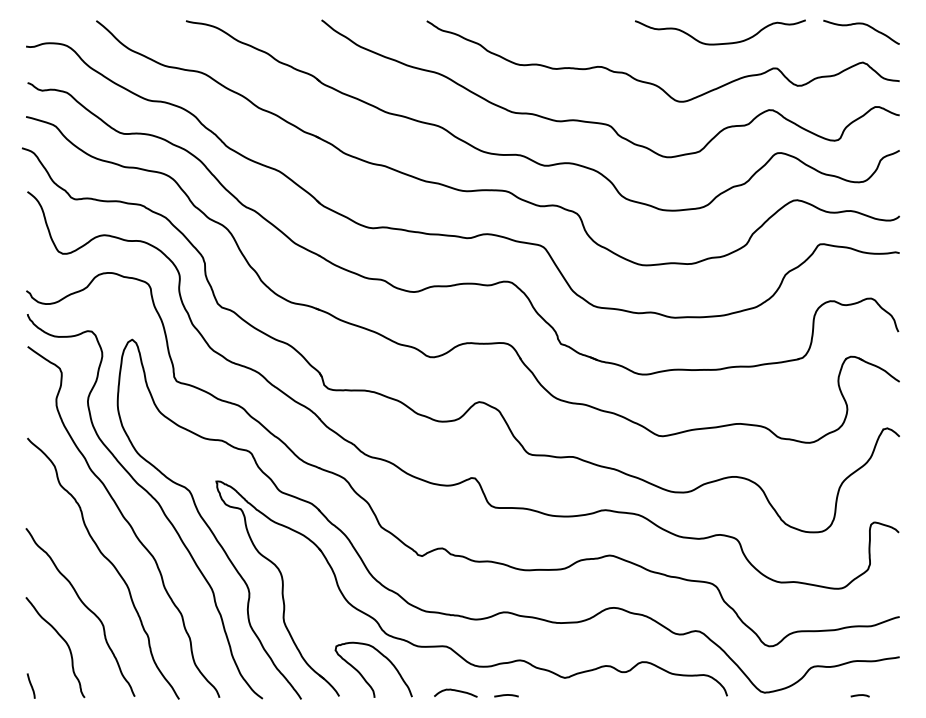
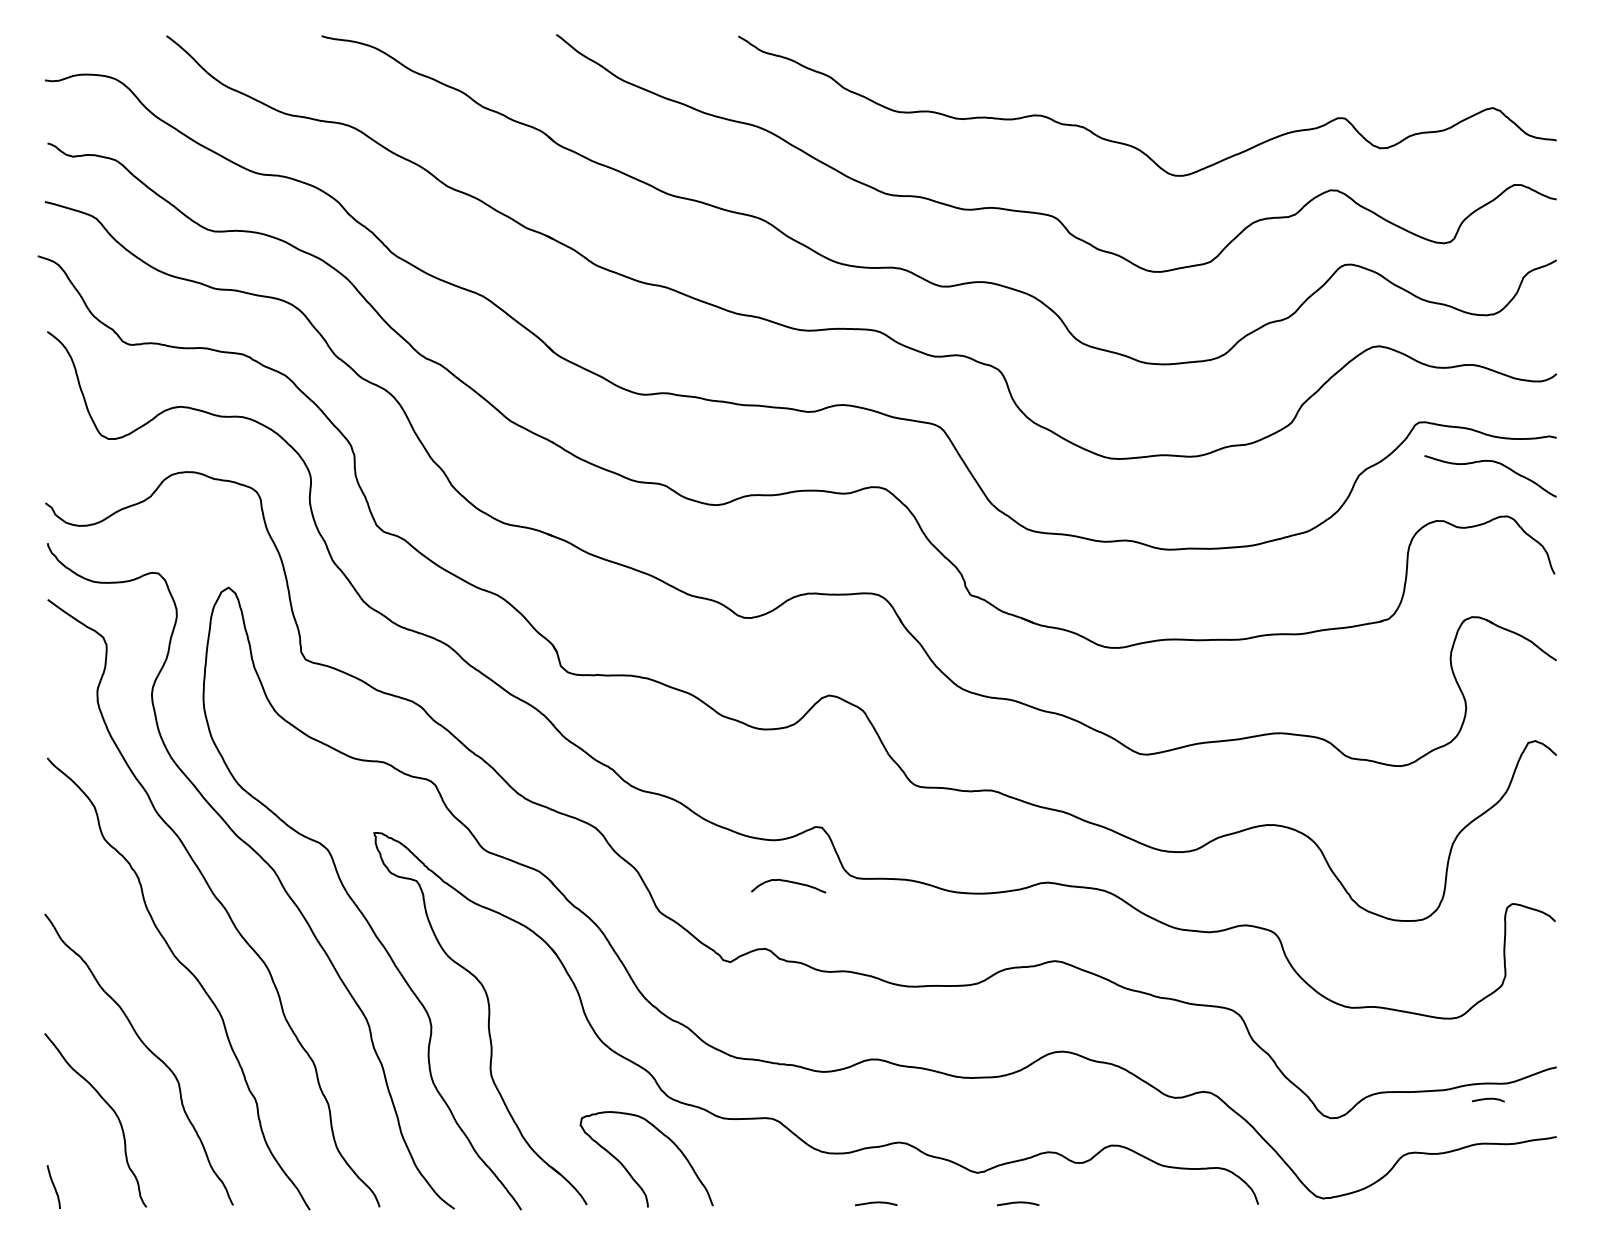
curve: (864, 25) -> (1495, 464), moved
curve: (720, 43) -> (1246, 75), removed
curve: (455, 691) -> (788, 883), moved
curve: (588, 695) -> (1018, 1203), added
line: (859, 695) -> (1487, 1099), moved

